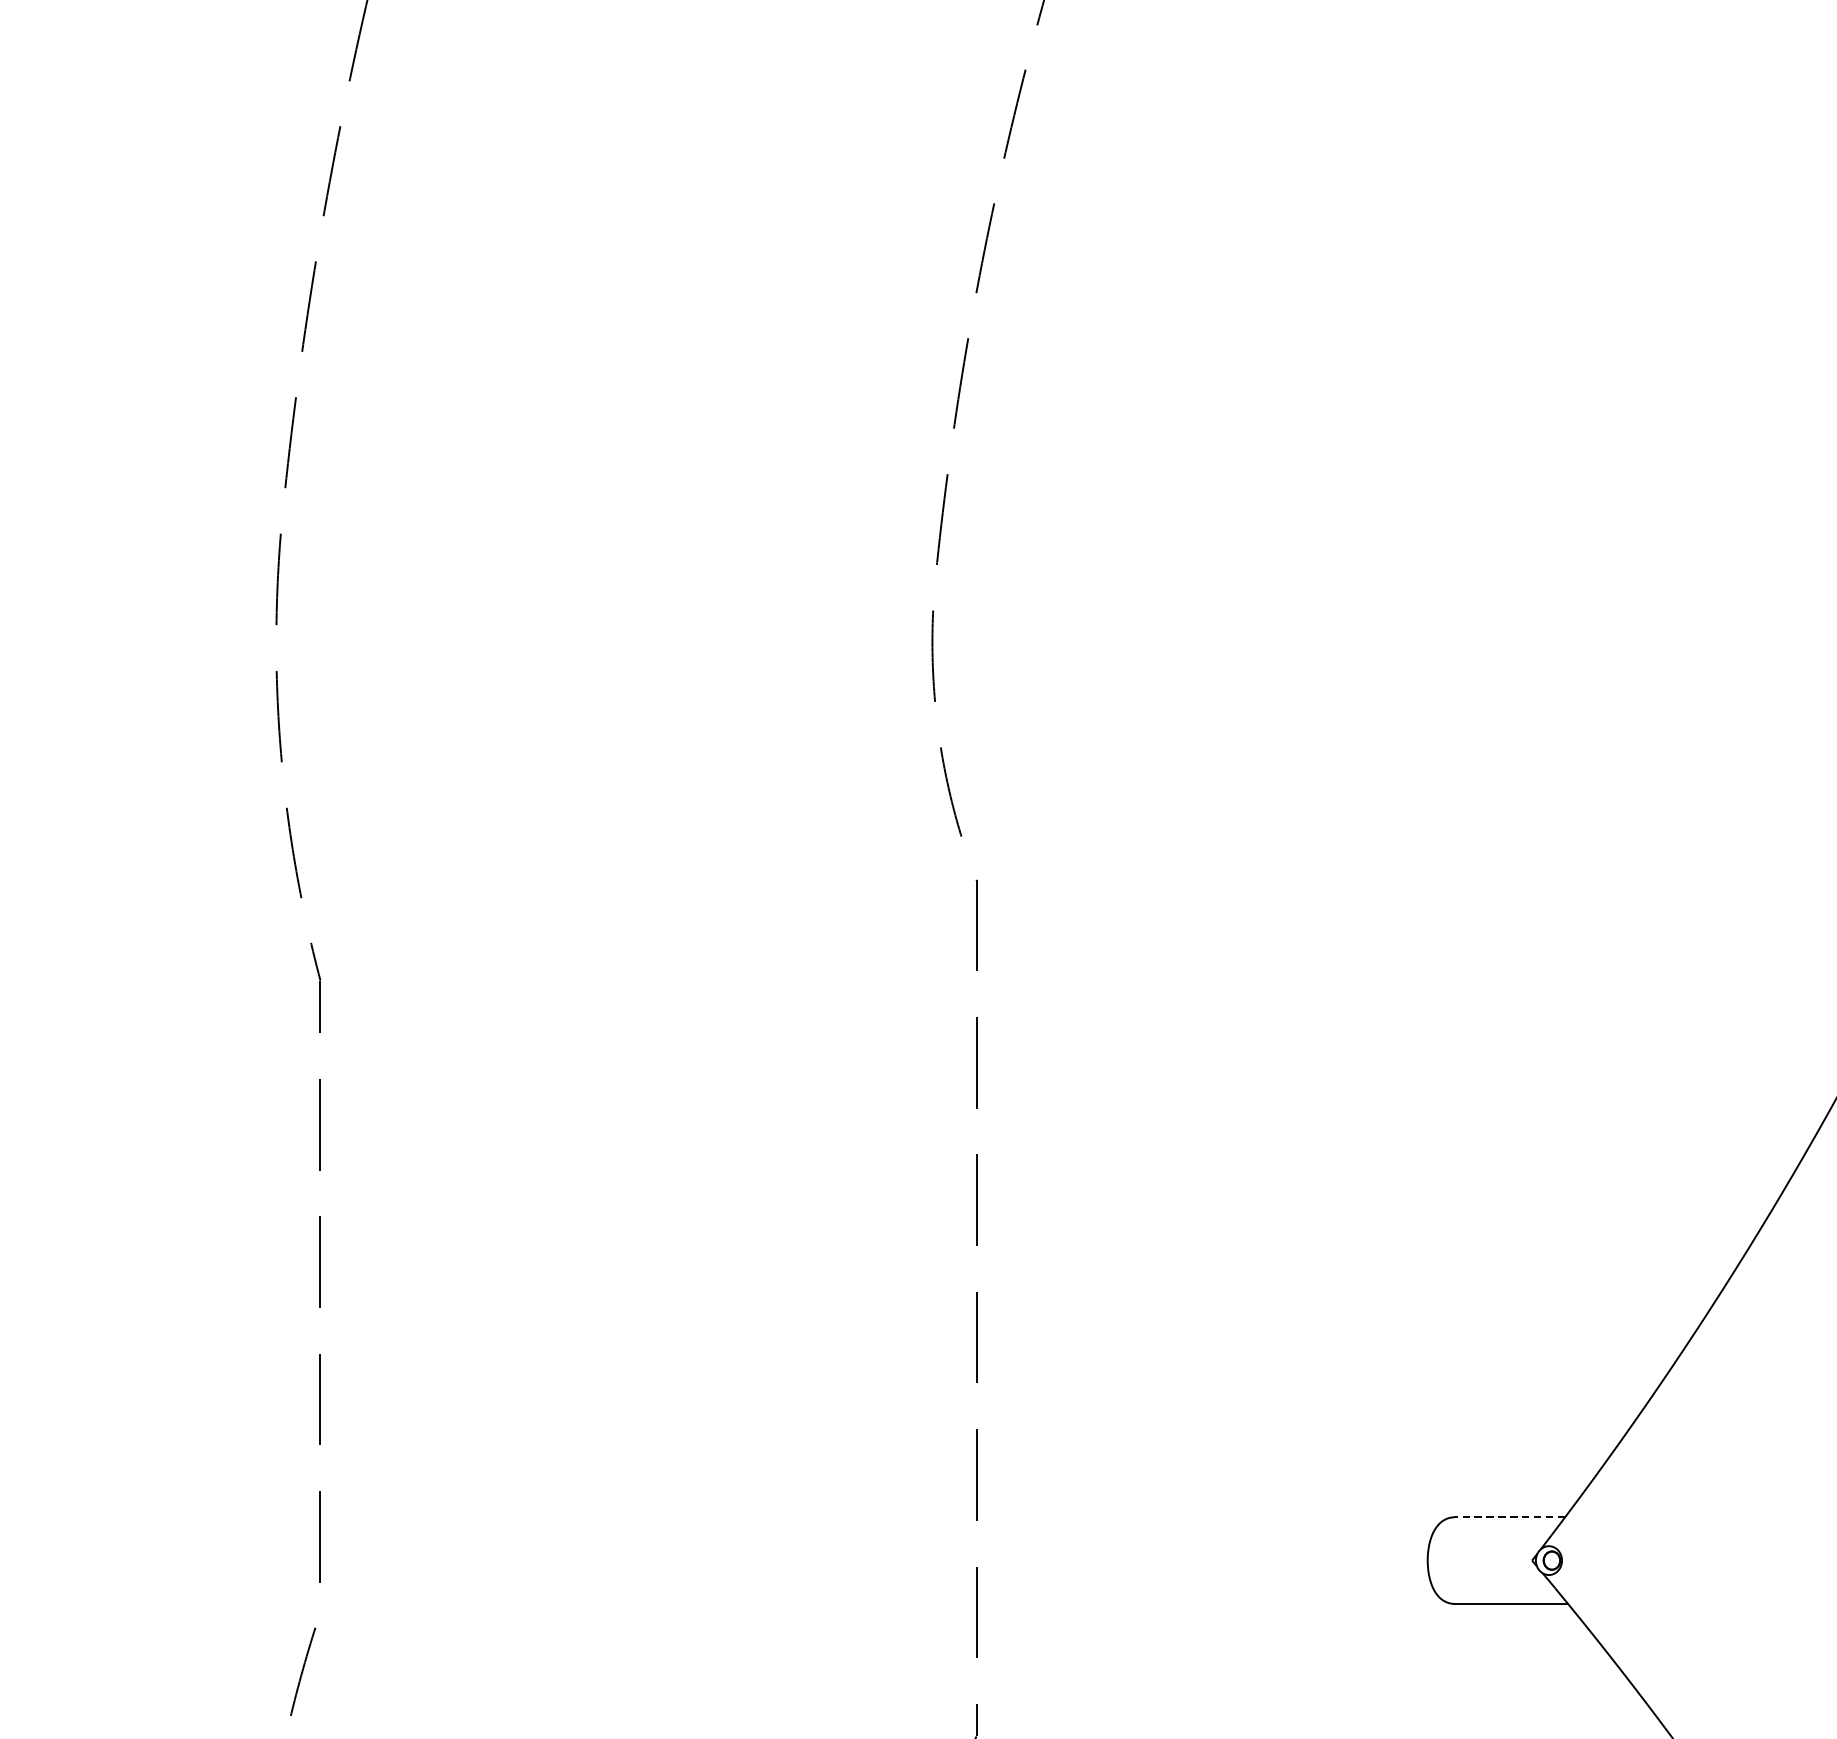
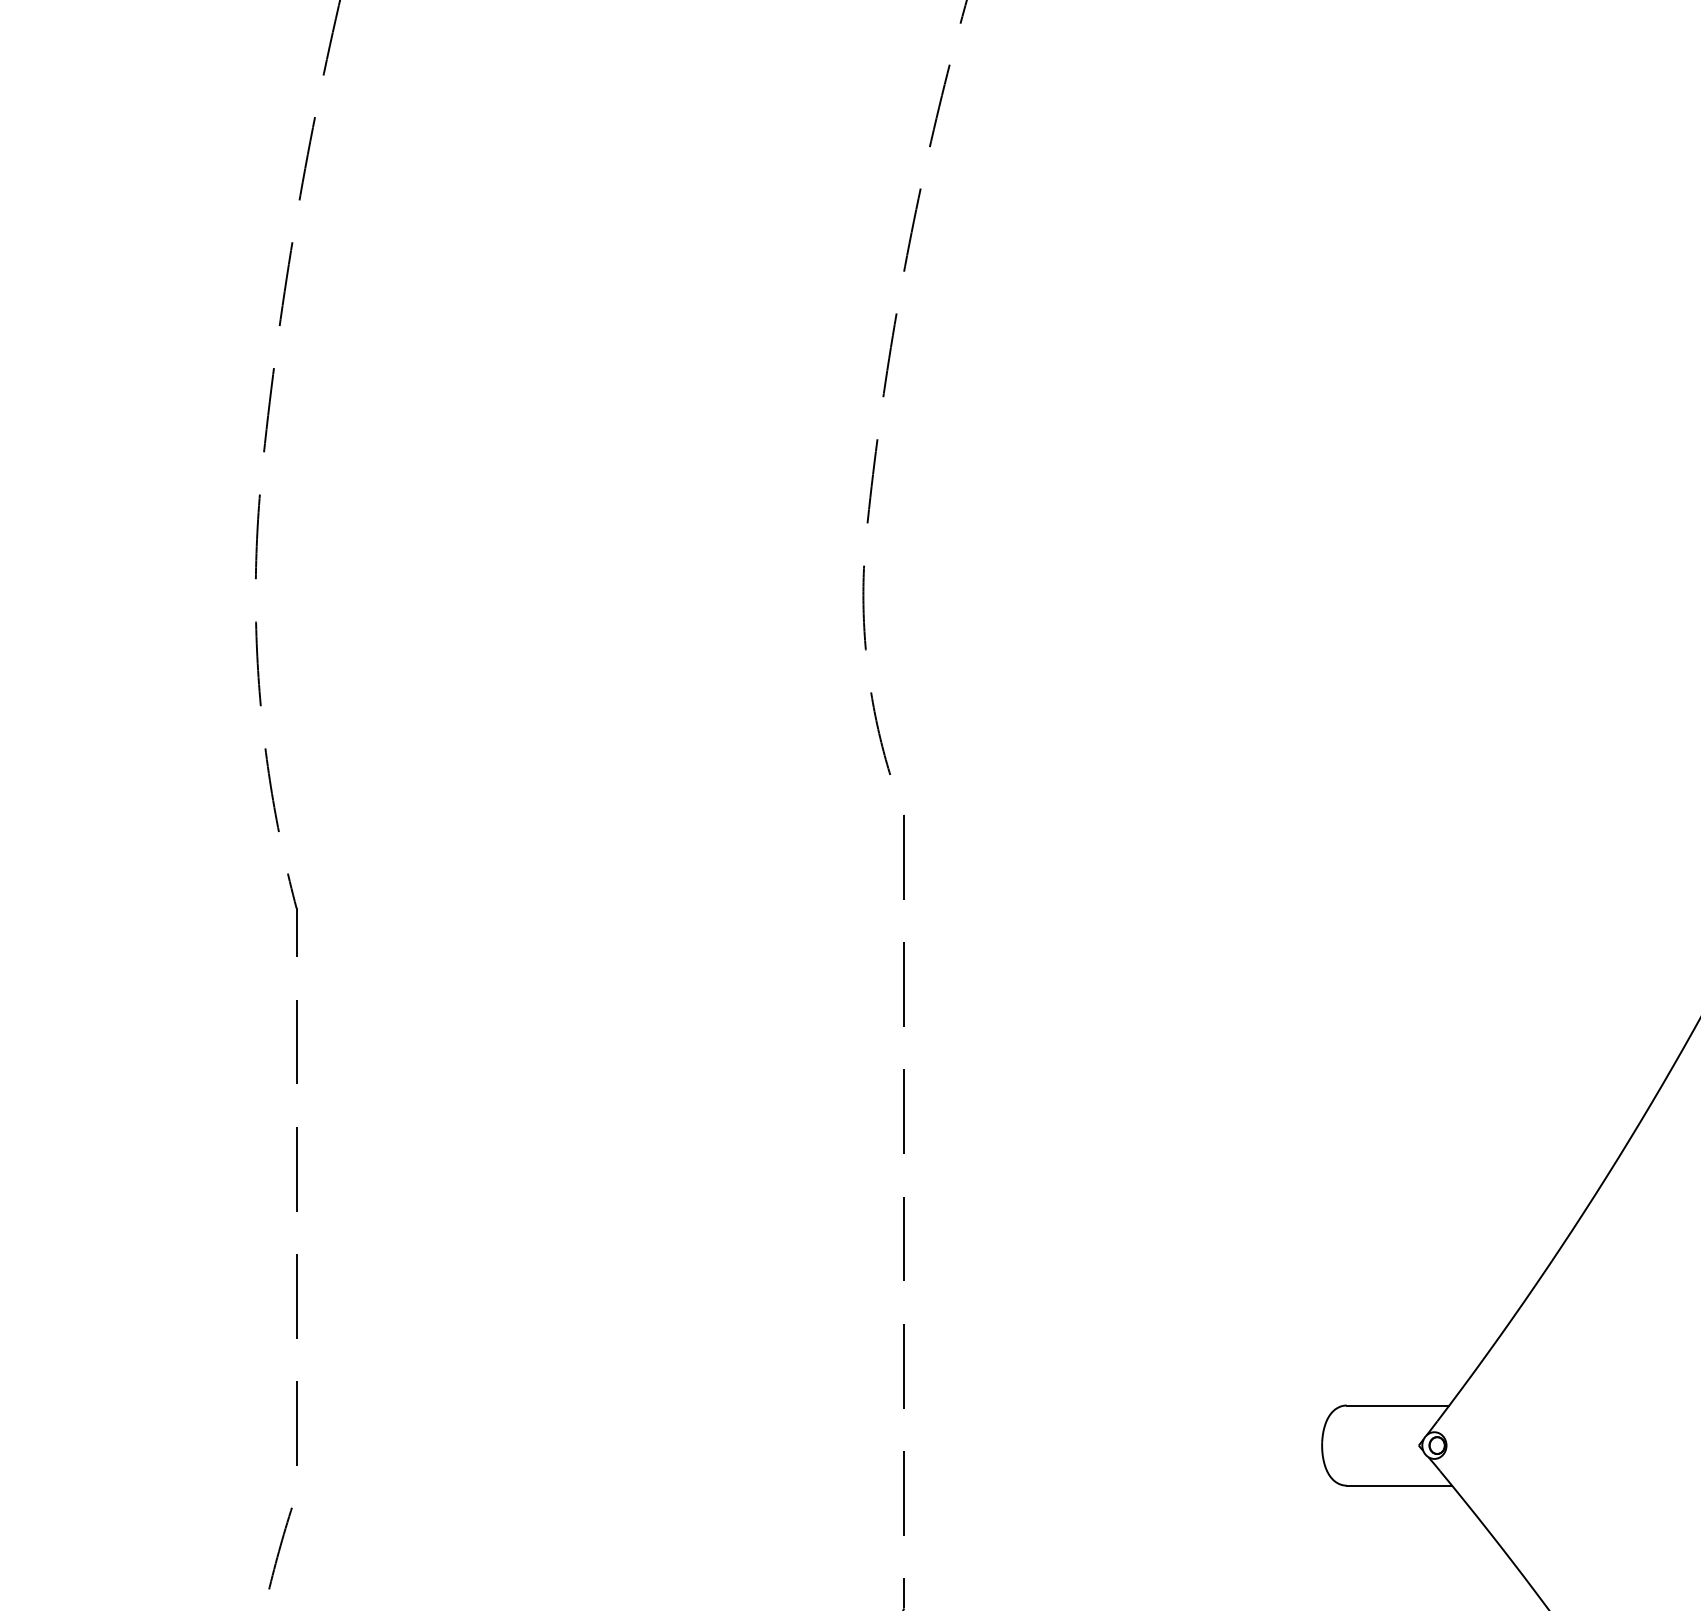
line: (1509, 1517) -> (1397, 1405), dashed -> solid

